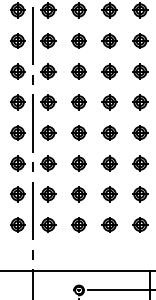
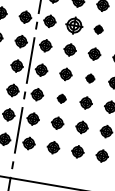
part: (78, 71) -> (73, 25), size x1.4
part: (109, 71) -> (98, 29), size x0.7
part: (109, 132) -> (90, 78), size x0.7
part: (78, 163) -> (61, 98), size x0.7

